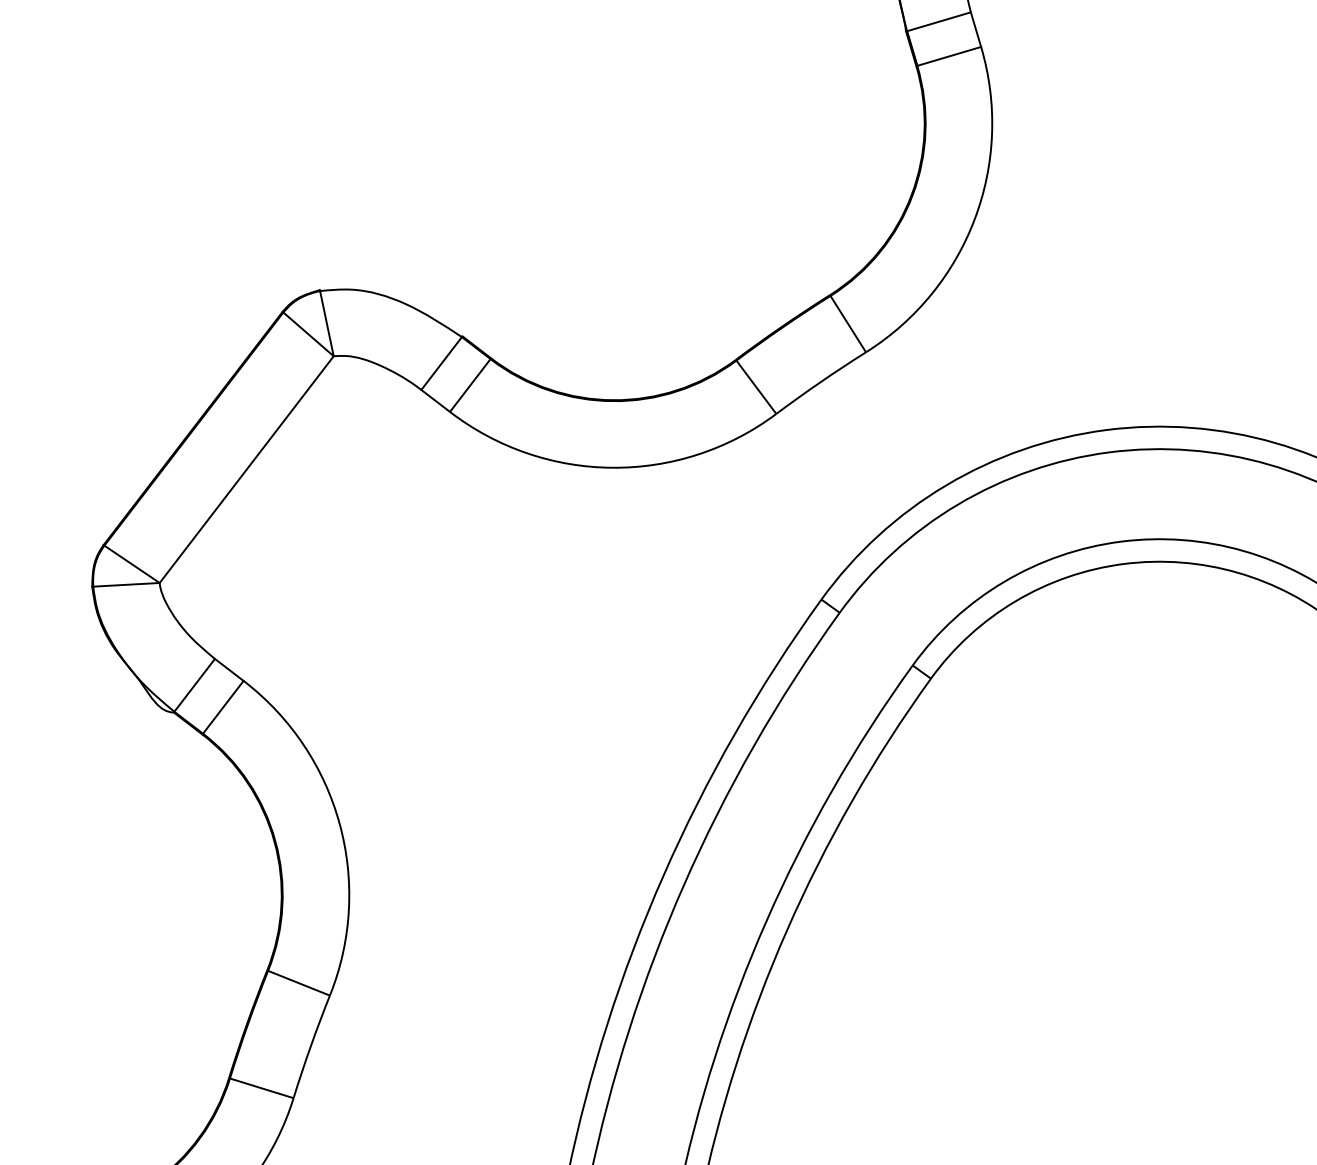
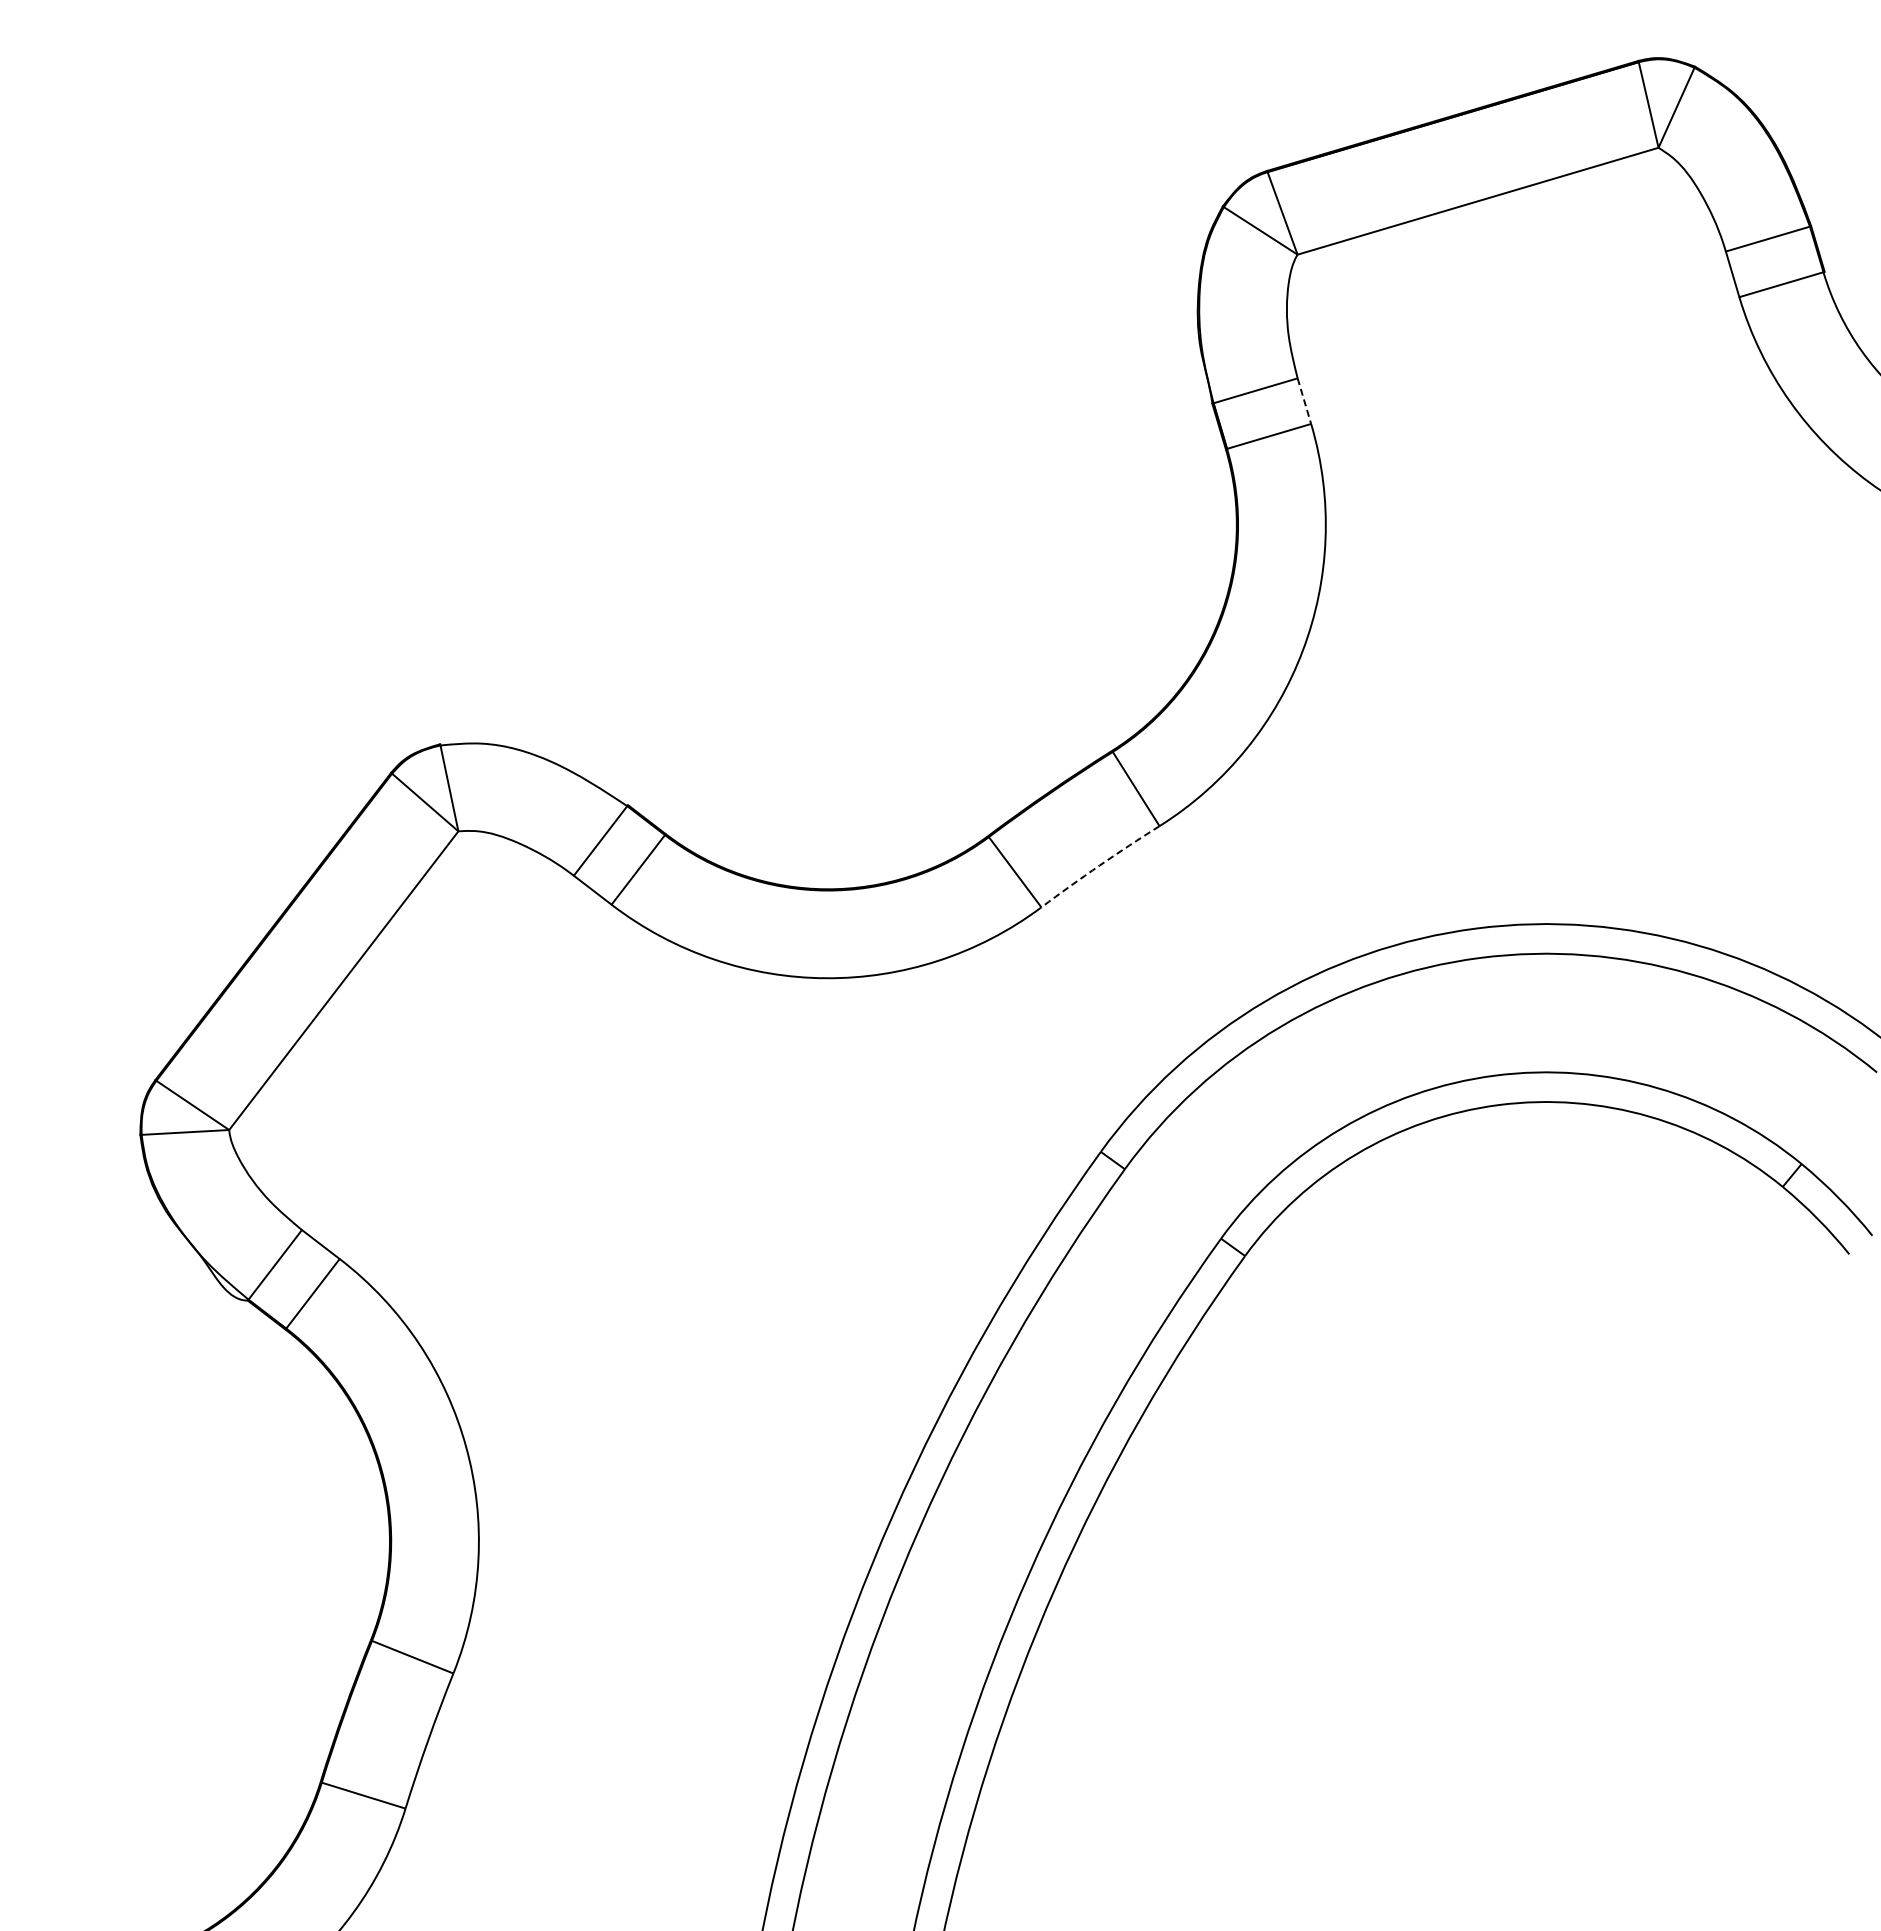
line: (976, 29) -> (1304, 401), solid -> dashed
arc: (820, 382) -> (1099, 865), solid -> dashed

